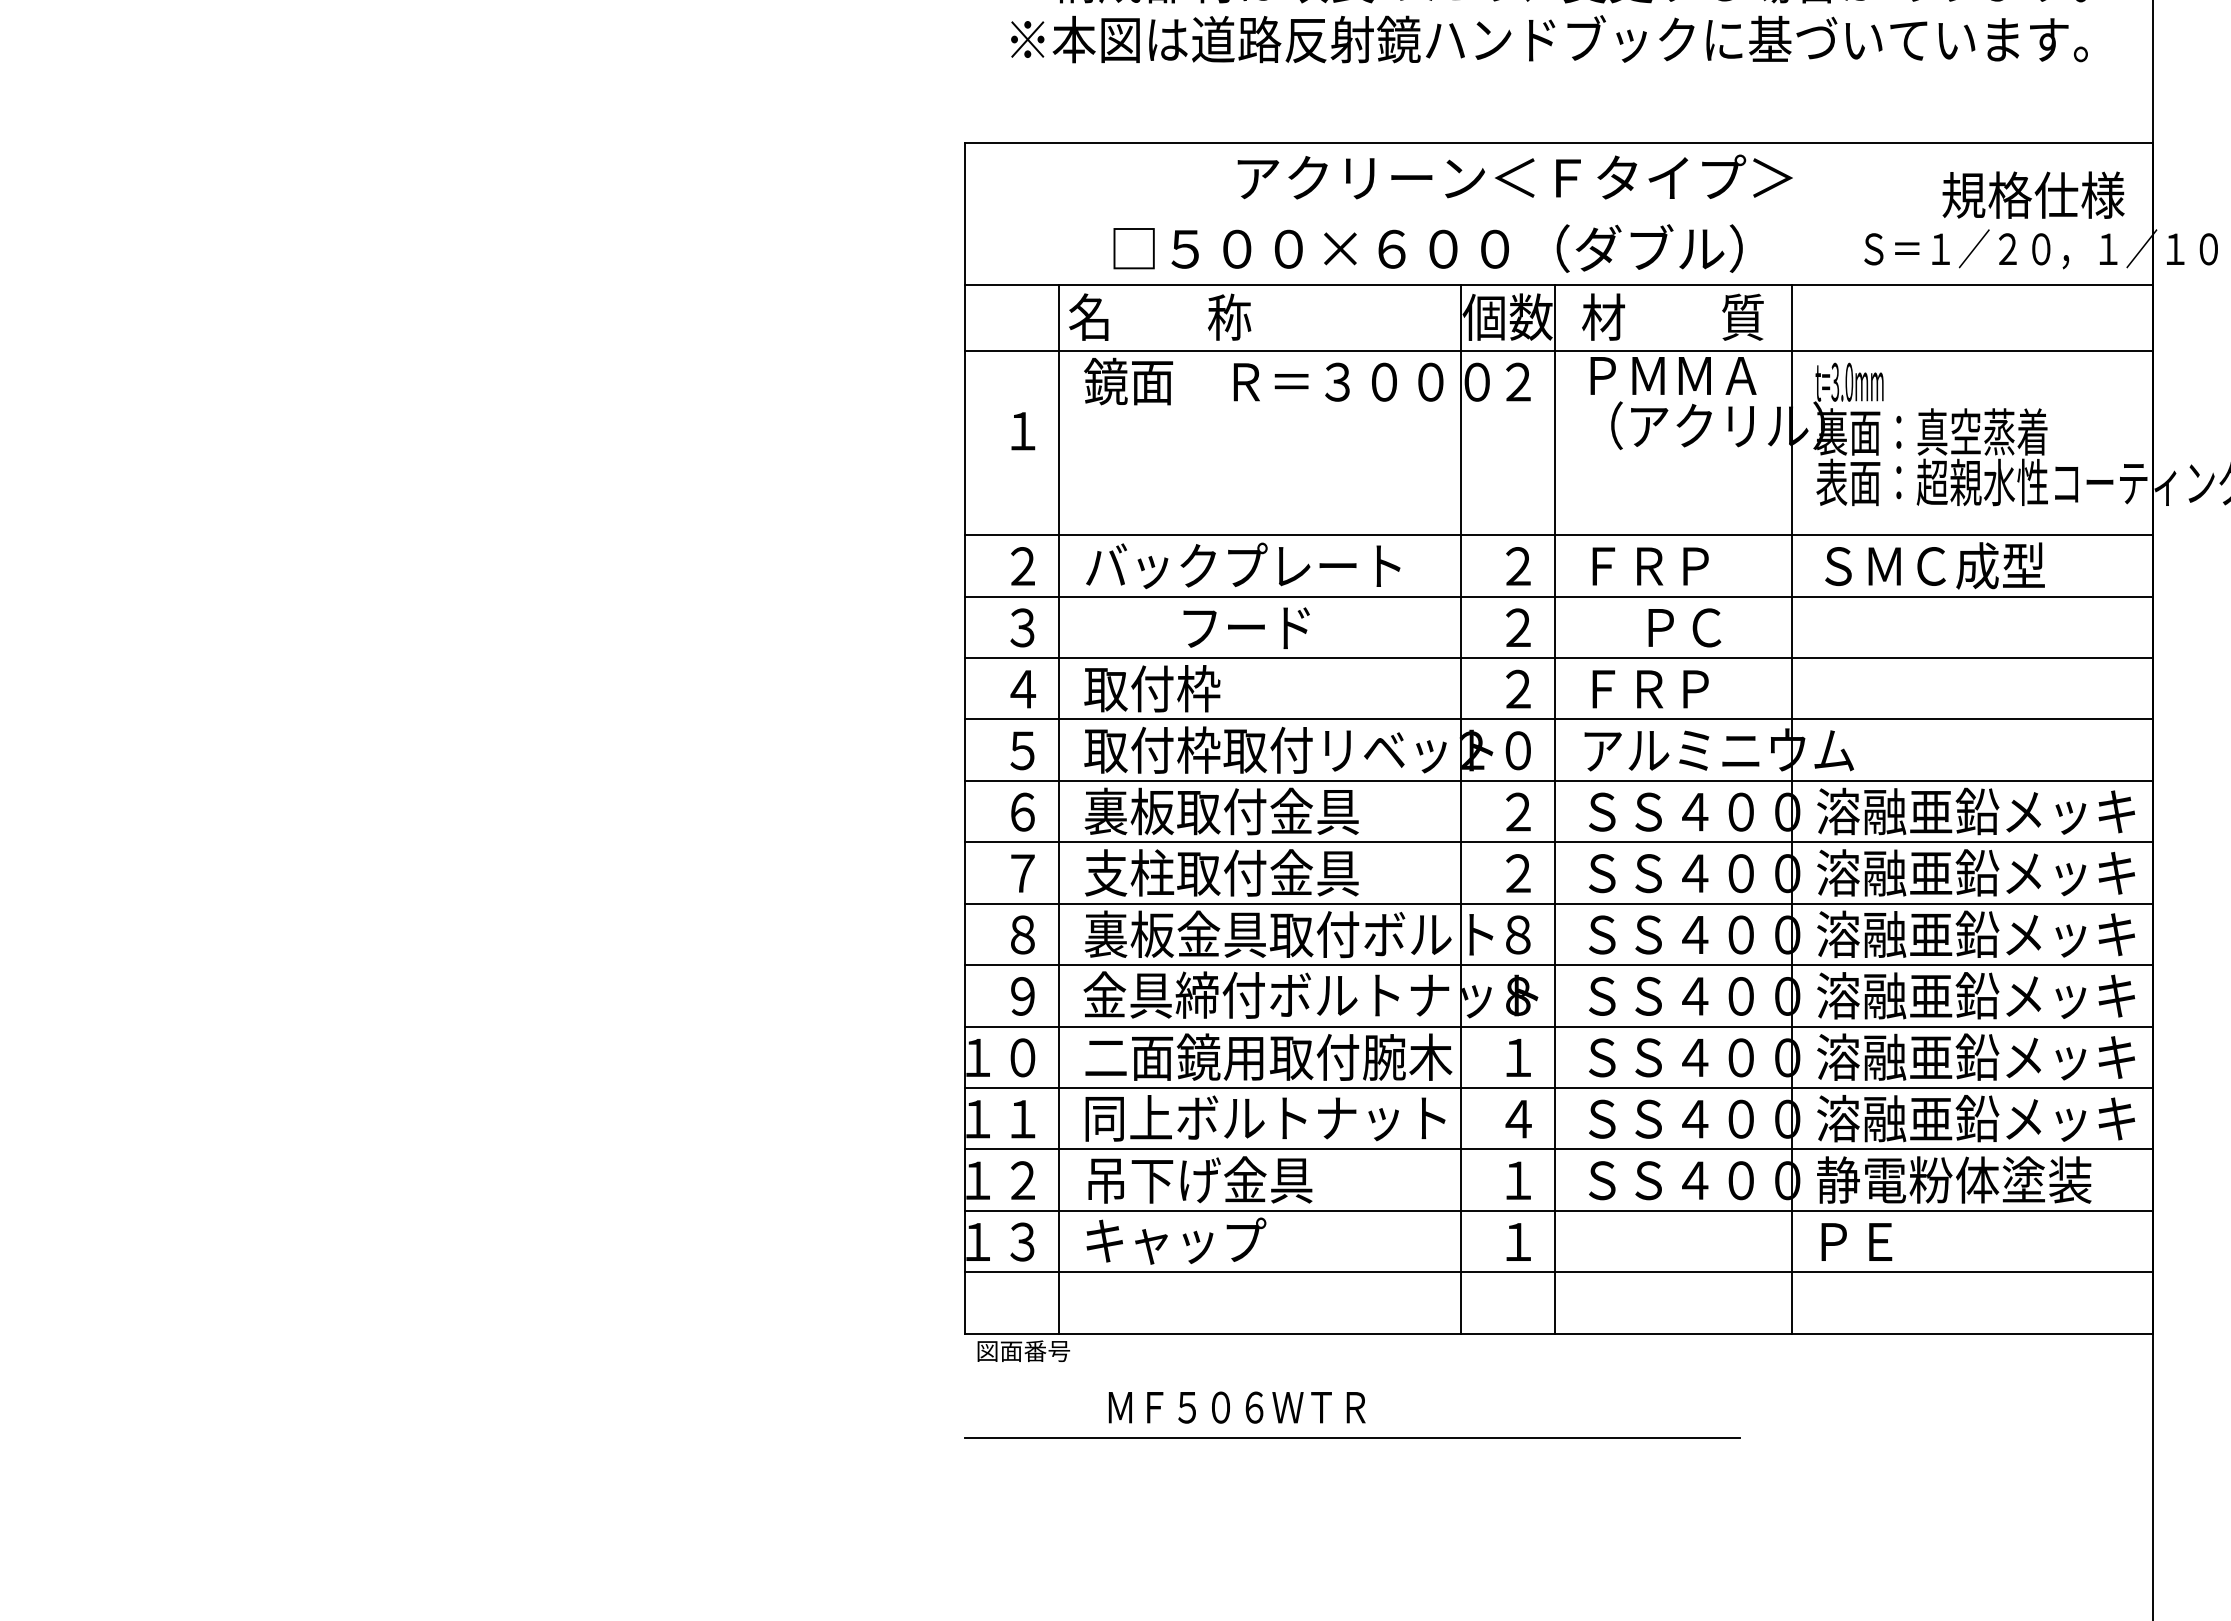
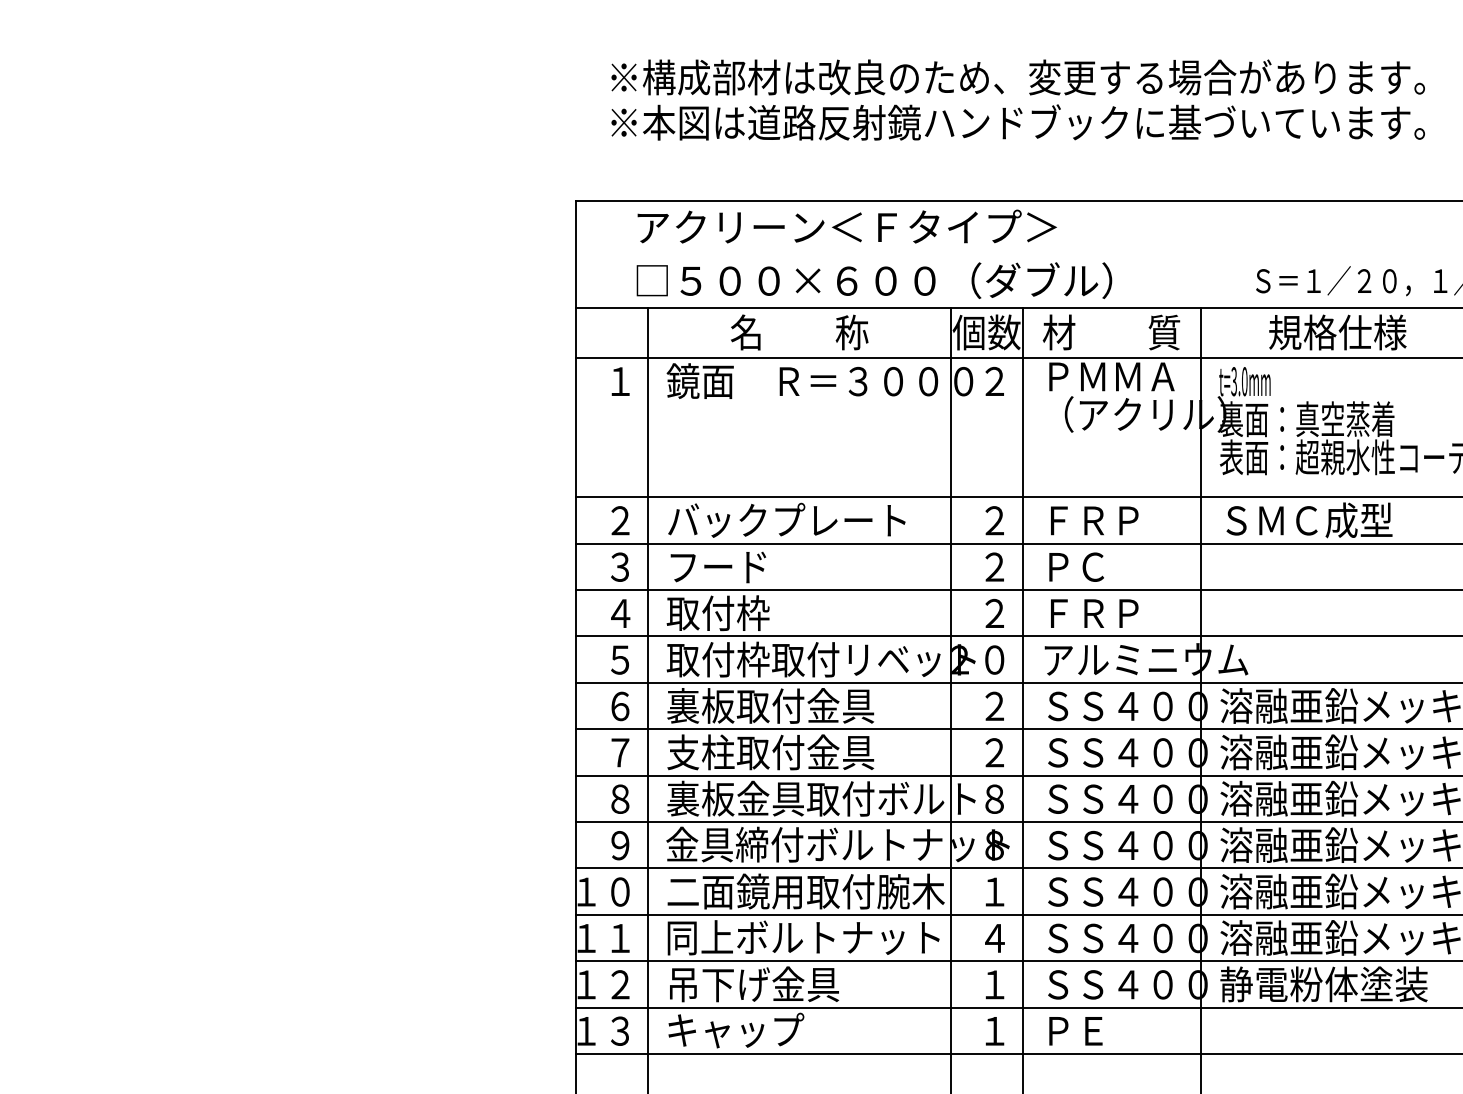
text: (1514, 176) -> (846, 226), moved
text: (2033, 194) -> (1337, 331), moved
text: (1427, 248) -> (873, 280), moved
text: (1160, 316) -> (799, 331), moved
text: (1023, 431) -> (620, 381), moved
text: (1246, 627) -> (718, 566), moved
text: (1684, 627) -> (1076, 566), moved
text: (1856, 1241) -> (1075, 1030), moved

